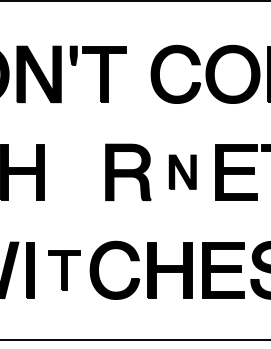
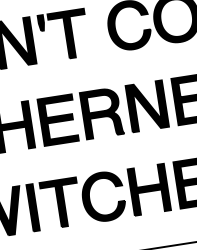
part: (182, 171) -> (147, 105), size x1.67
part: (75, 172) -> (57, 120), added
part: (64, 270) -> (61, 203), size x1.43

